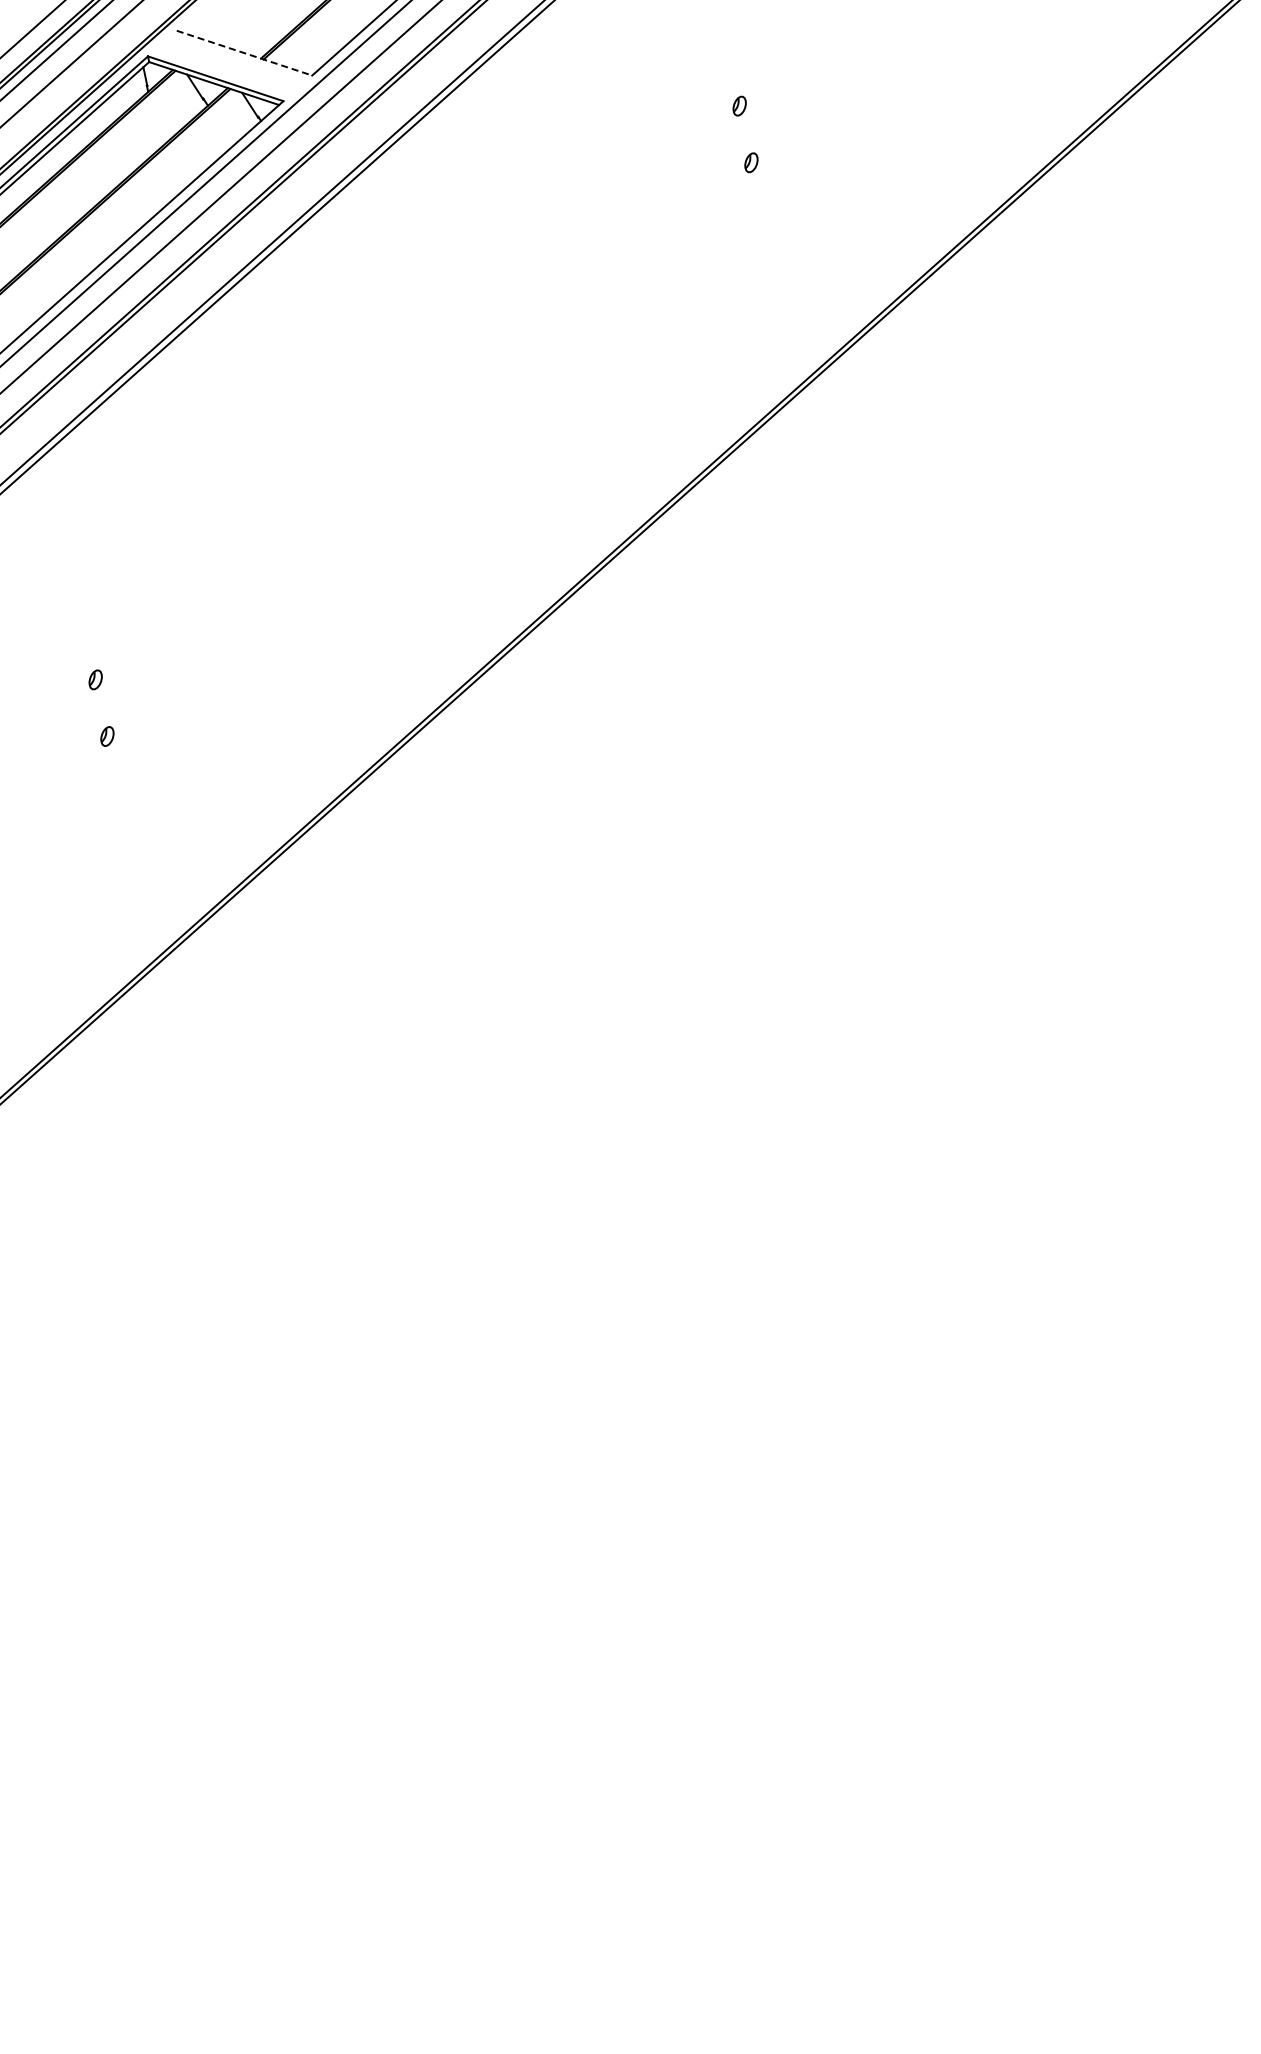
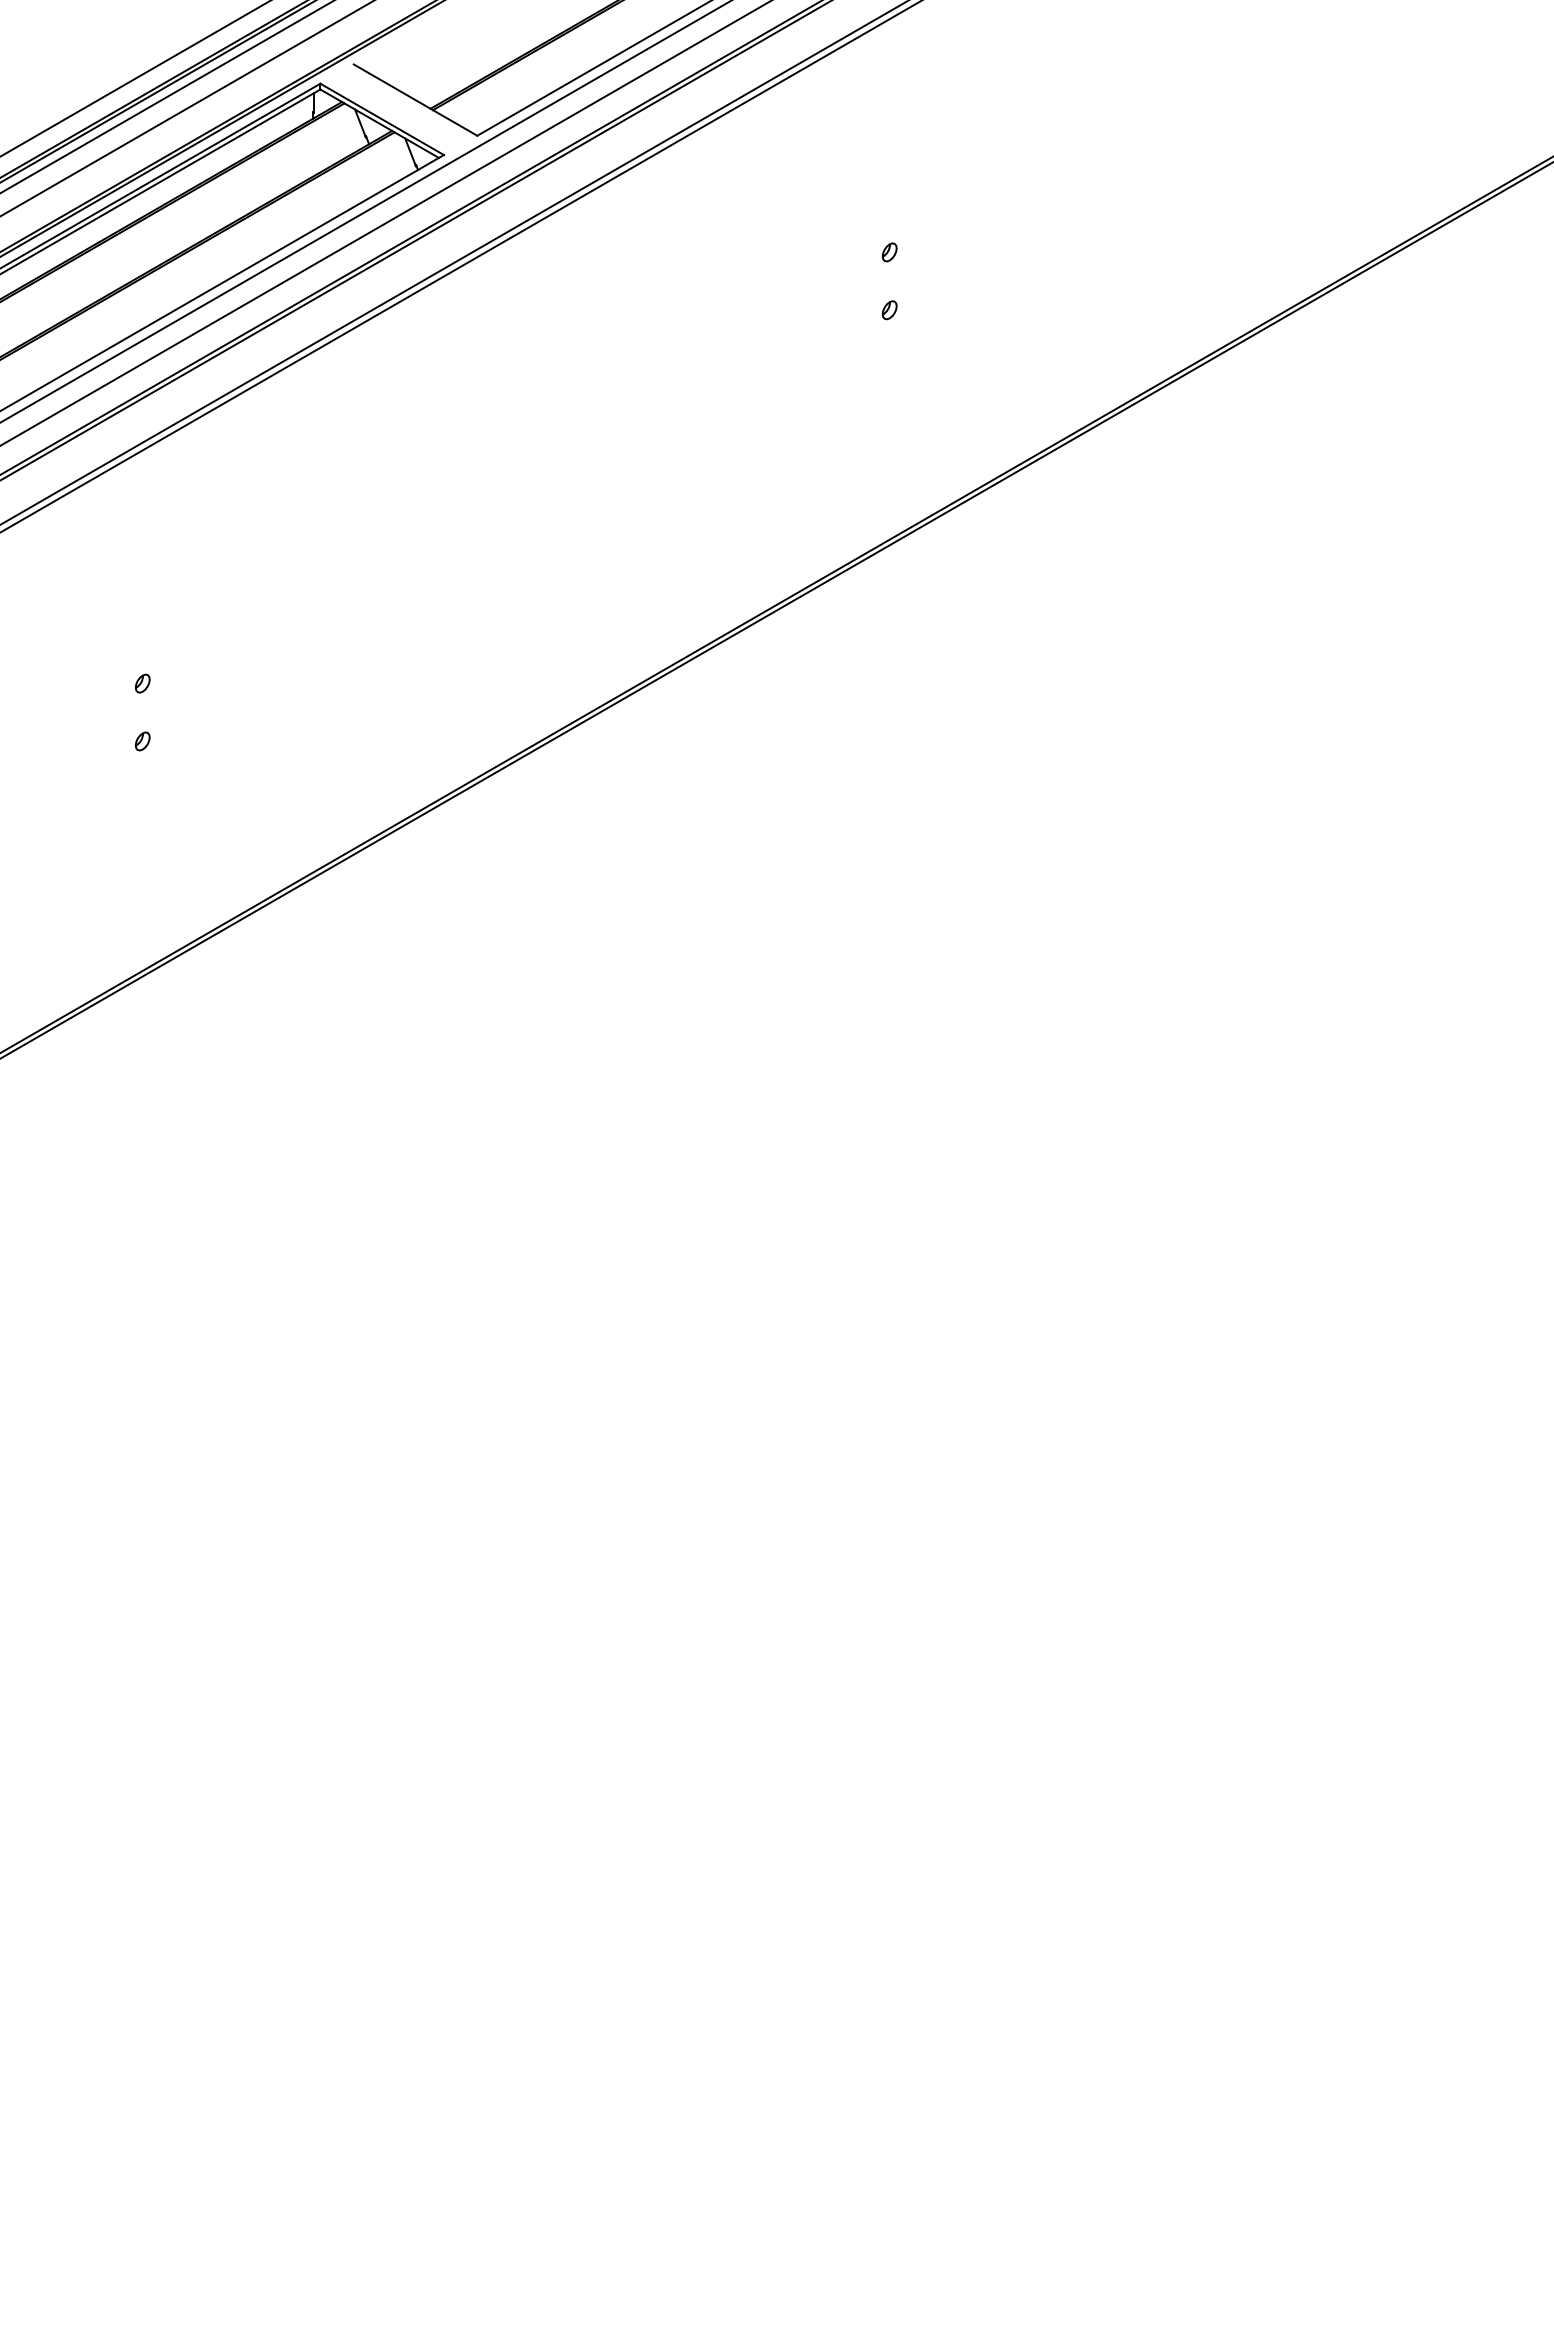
line: (244, 53) -> (415, 100), dashed -> solid

